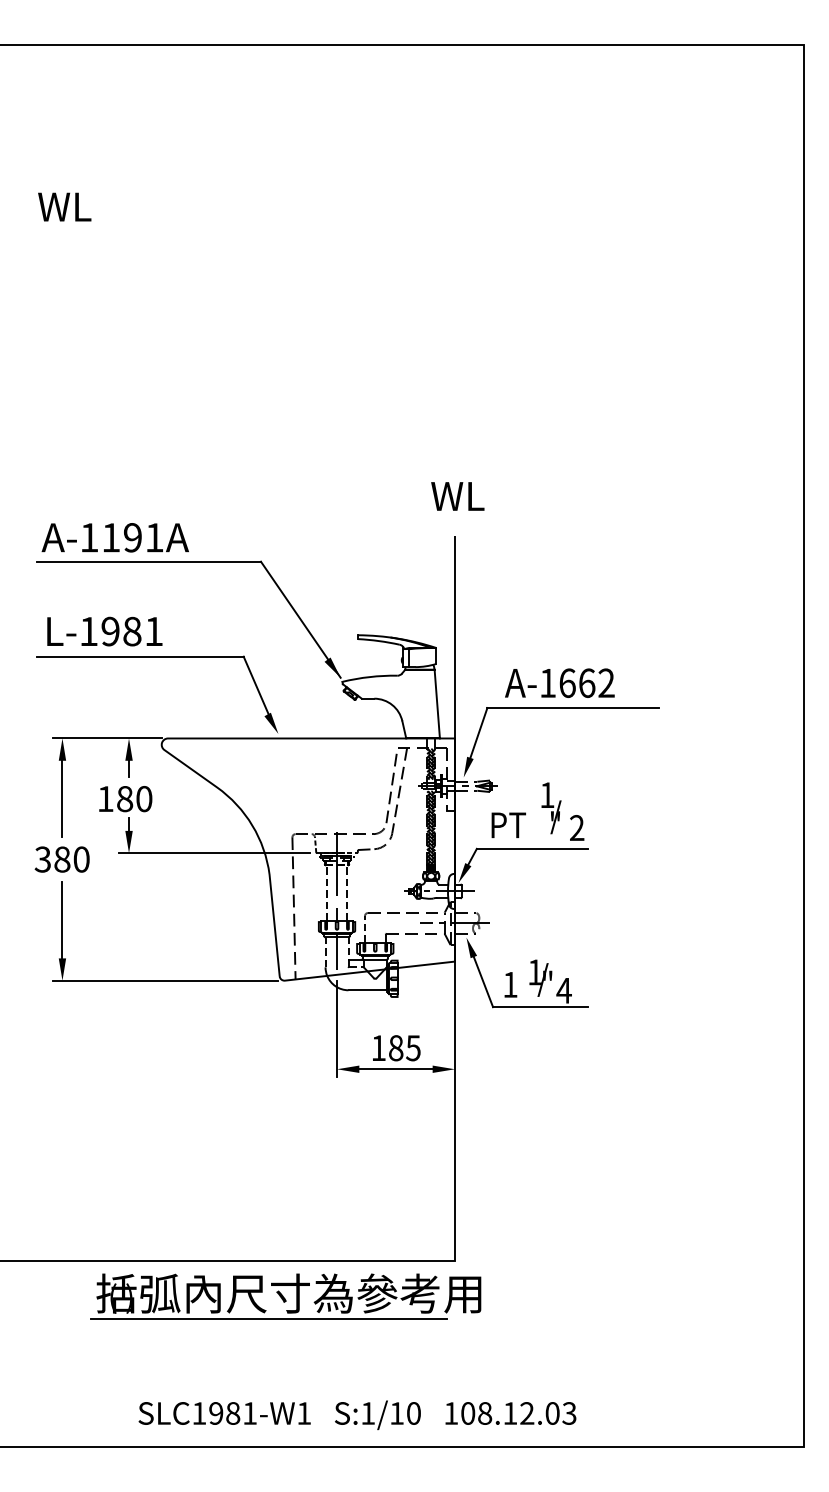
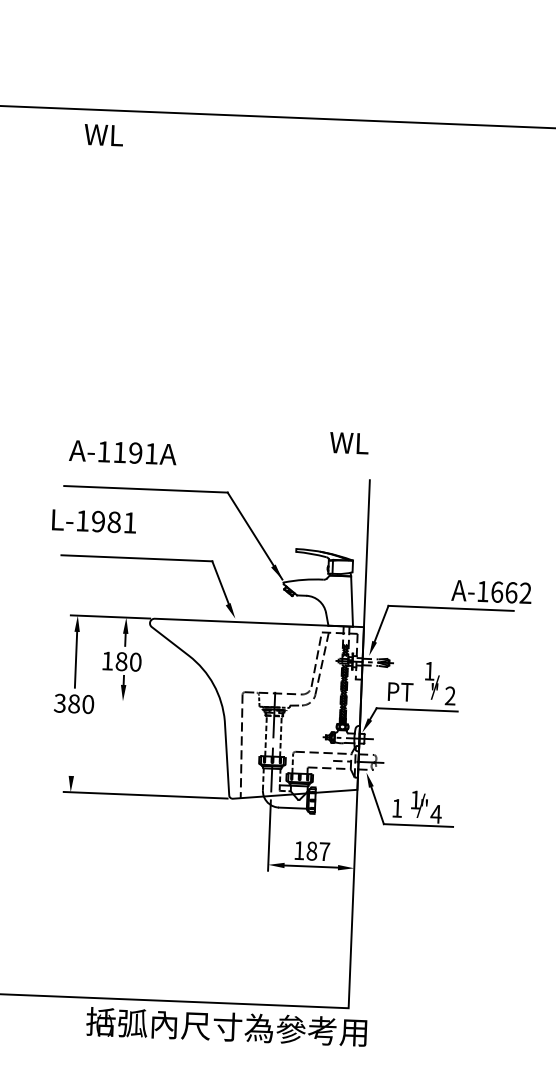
text: (64, 206) -> (103, 134), moved
text: (457, 496) -> (349, 443), moved
text: (114, 537) -> (122, 452), moved
text: (104, 631) -> (94, 521), moved
text: (559, 682) -> (491, 591), moved
hatch: (431, 756) -> (346, 639), removed
line: (213, 853) -> (184, 703), removed
line: (62, 919) -> (72, 747), removed
text: (413, 1048) -> (324, 851), 185 -> 187
line: (269, 1319) -> (211, 1045), removed

